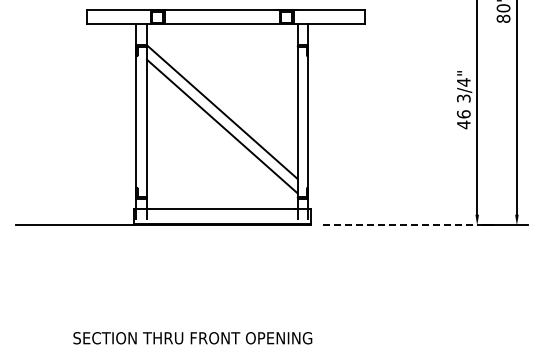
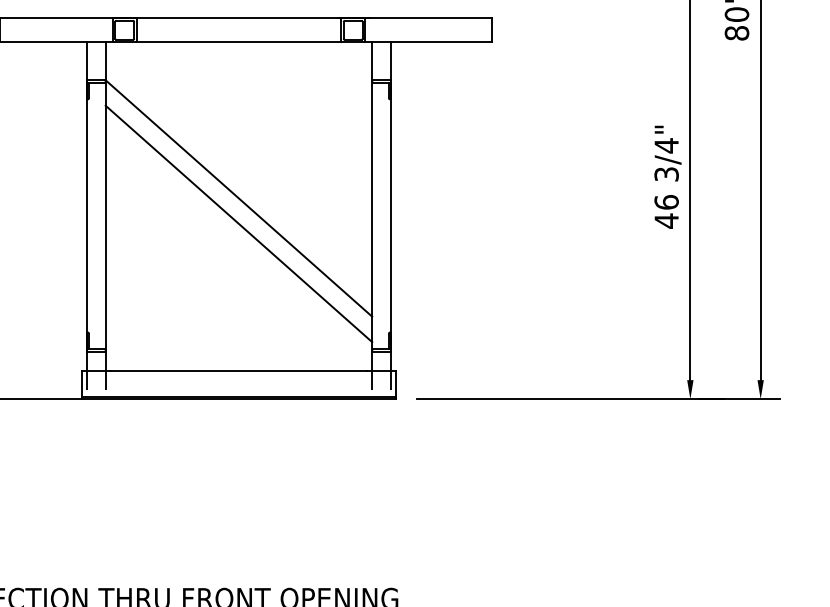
line: (409, 225) -> (570, 399), dashed -> solid

